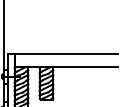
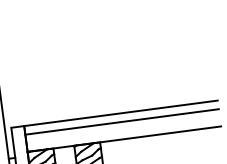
line: (66, 58) -> (122, 122), added

